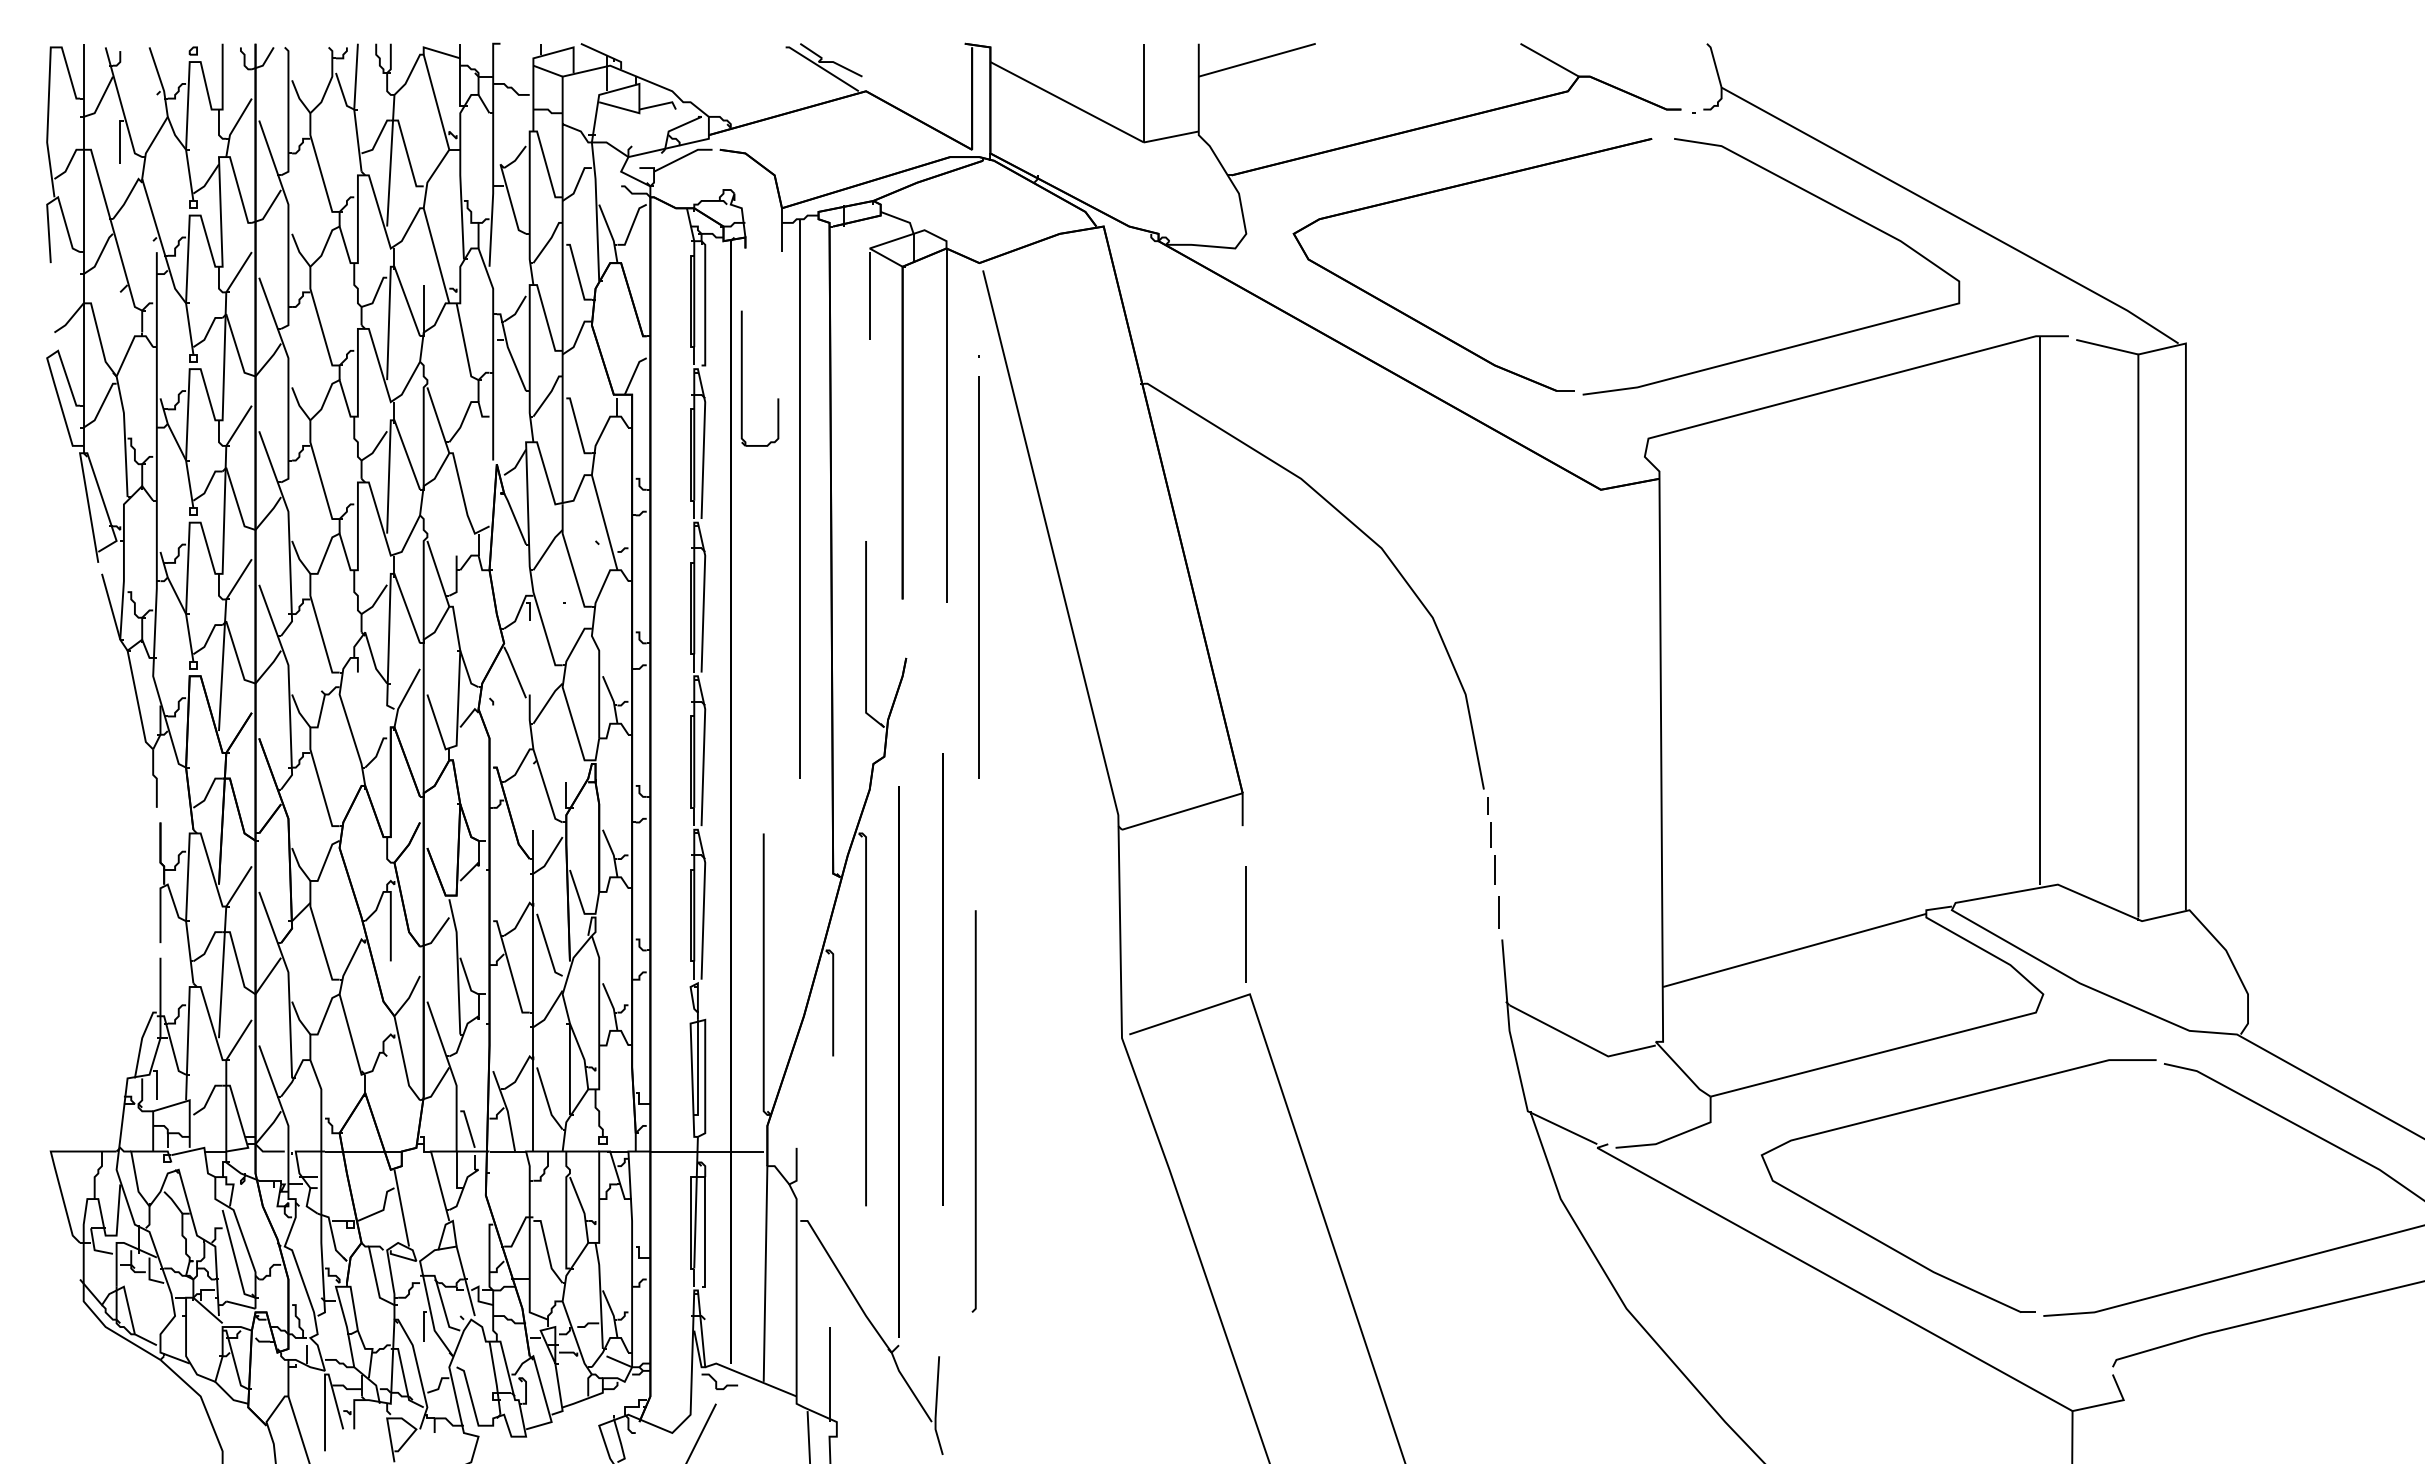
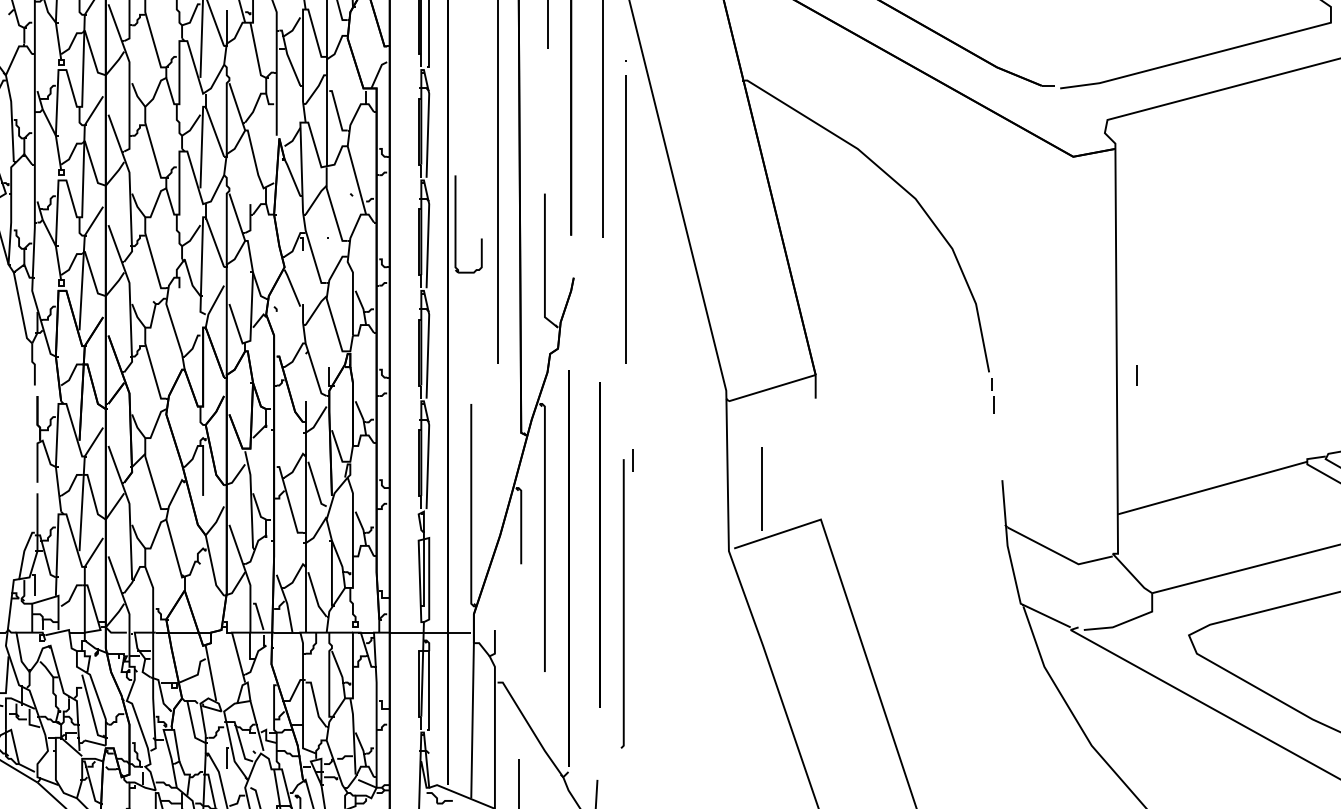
part: (742, 378) -> (456, 224), moved
line: (1494, 869) -> (1137, 375), moved
line: (1498, 912) -> (632, 460), moved
line: (1245, 924) -> (760, 488), moved
line: (942, 979) -> (599, 544), moved

